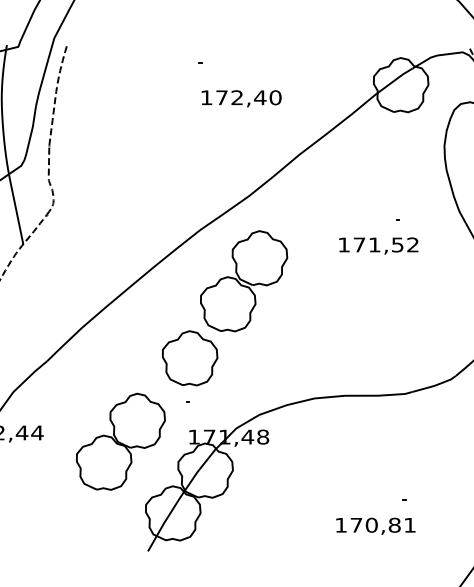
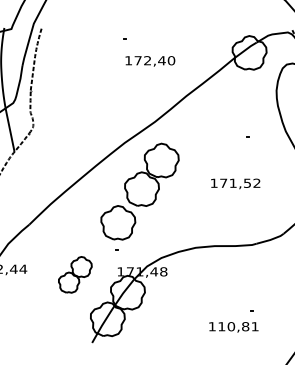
text: (378, 245) -> (235, 183), moved
part: (121, 441) -> (75, 274), size x0.6
text: (355, 524) -> (221, 326), 170,81 -> 110,81

